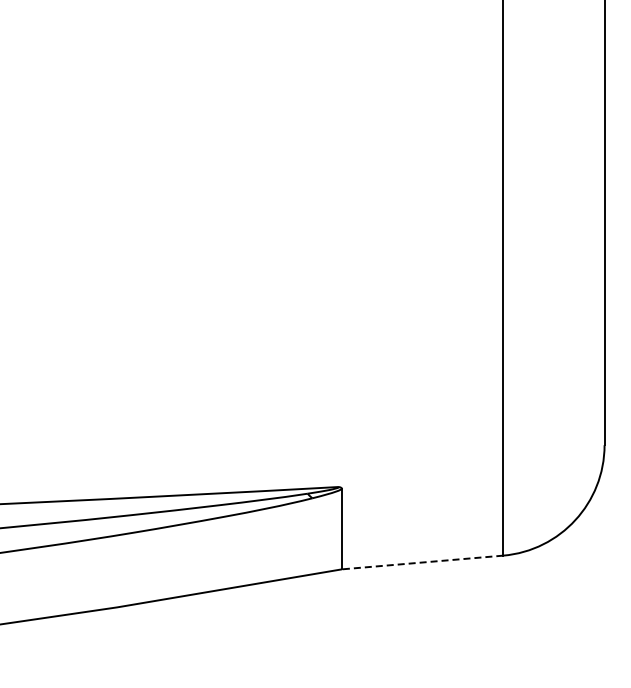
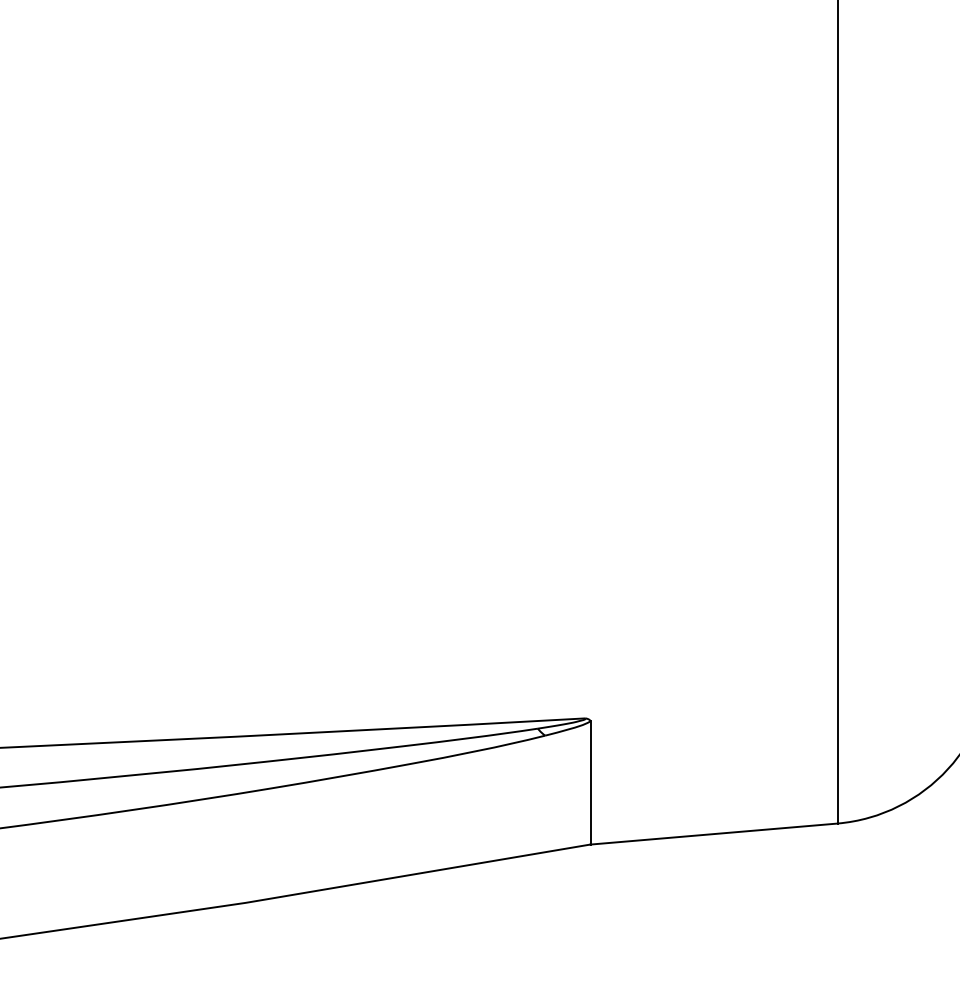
line: (422, 562) -> (713, 834), dashed -> solid

